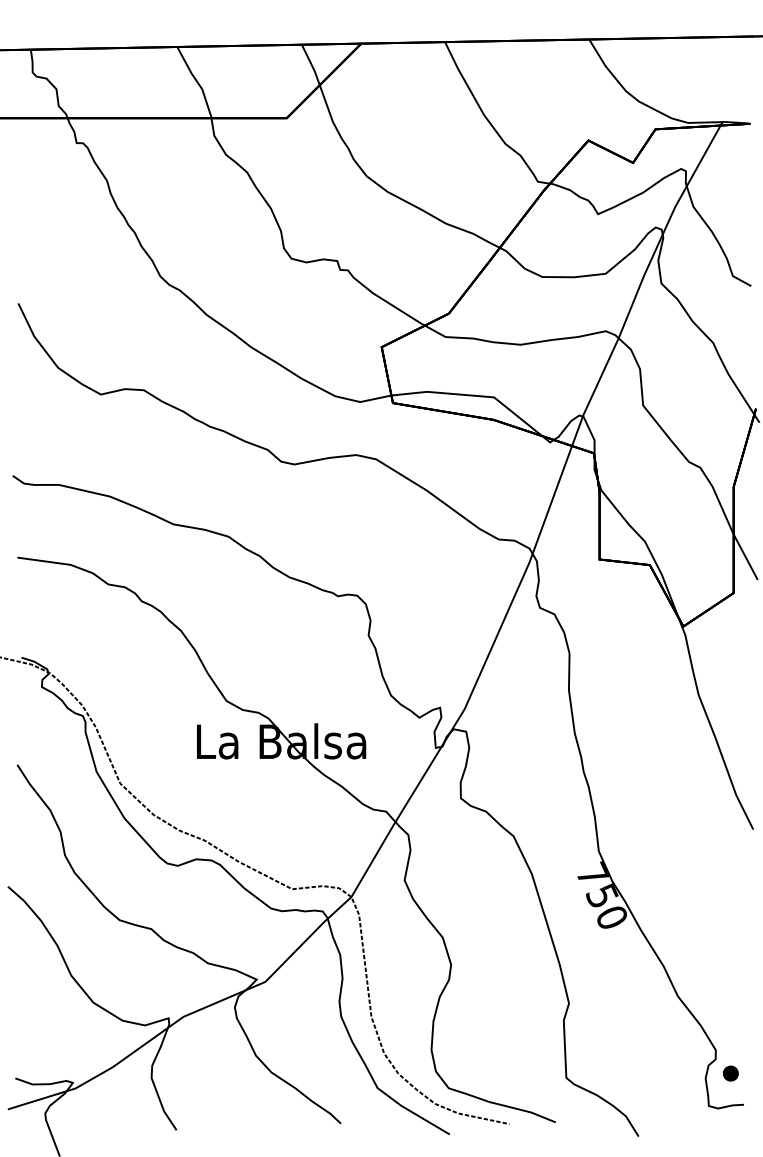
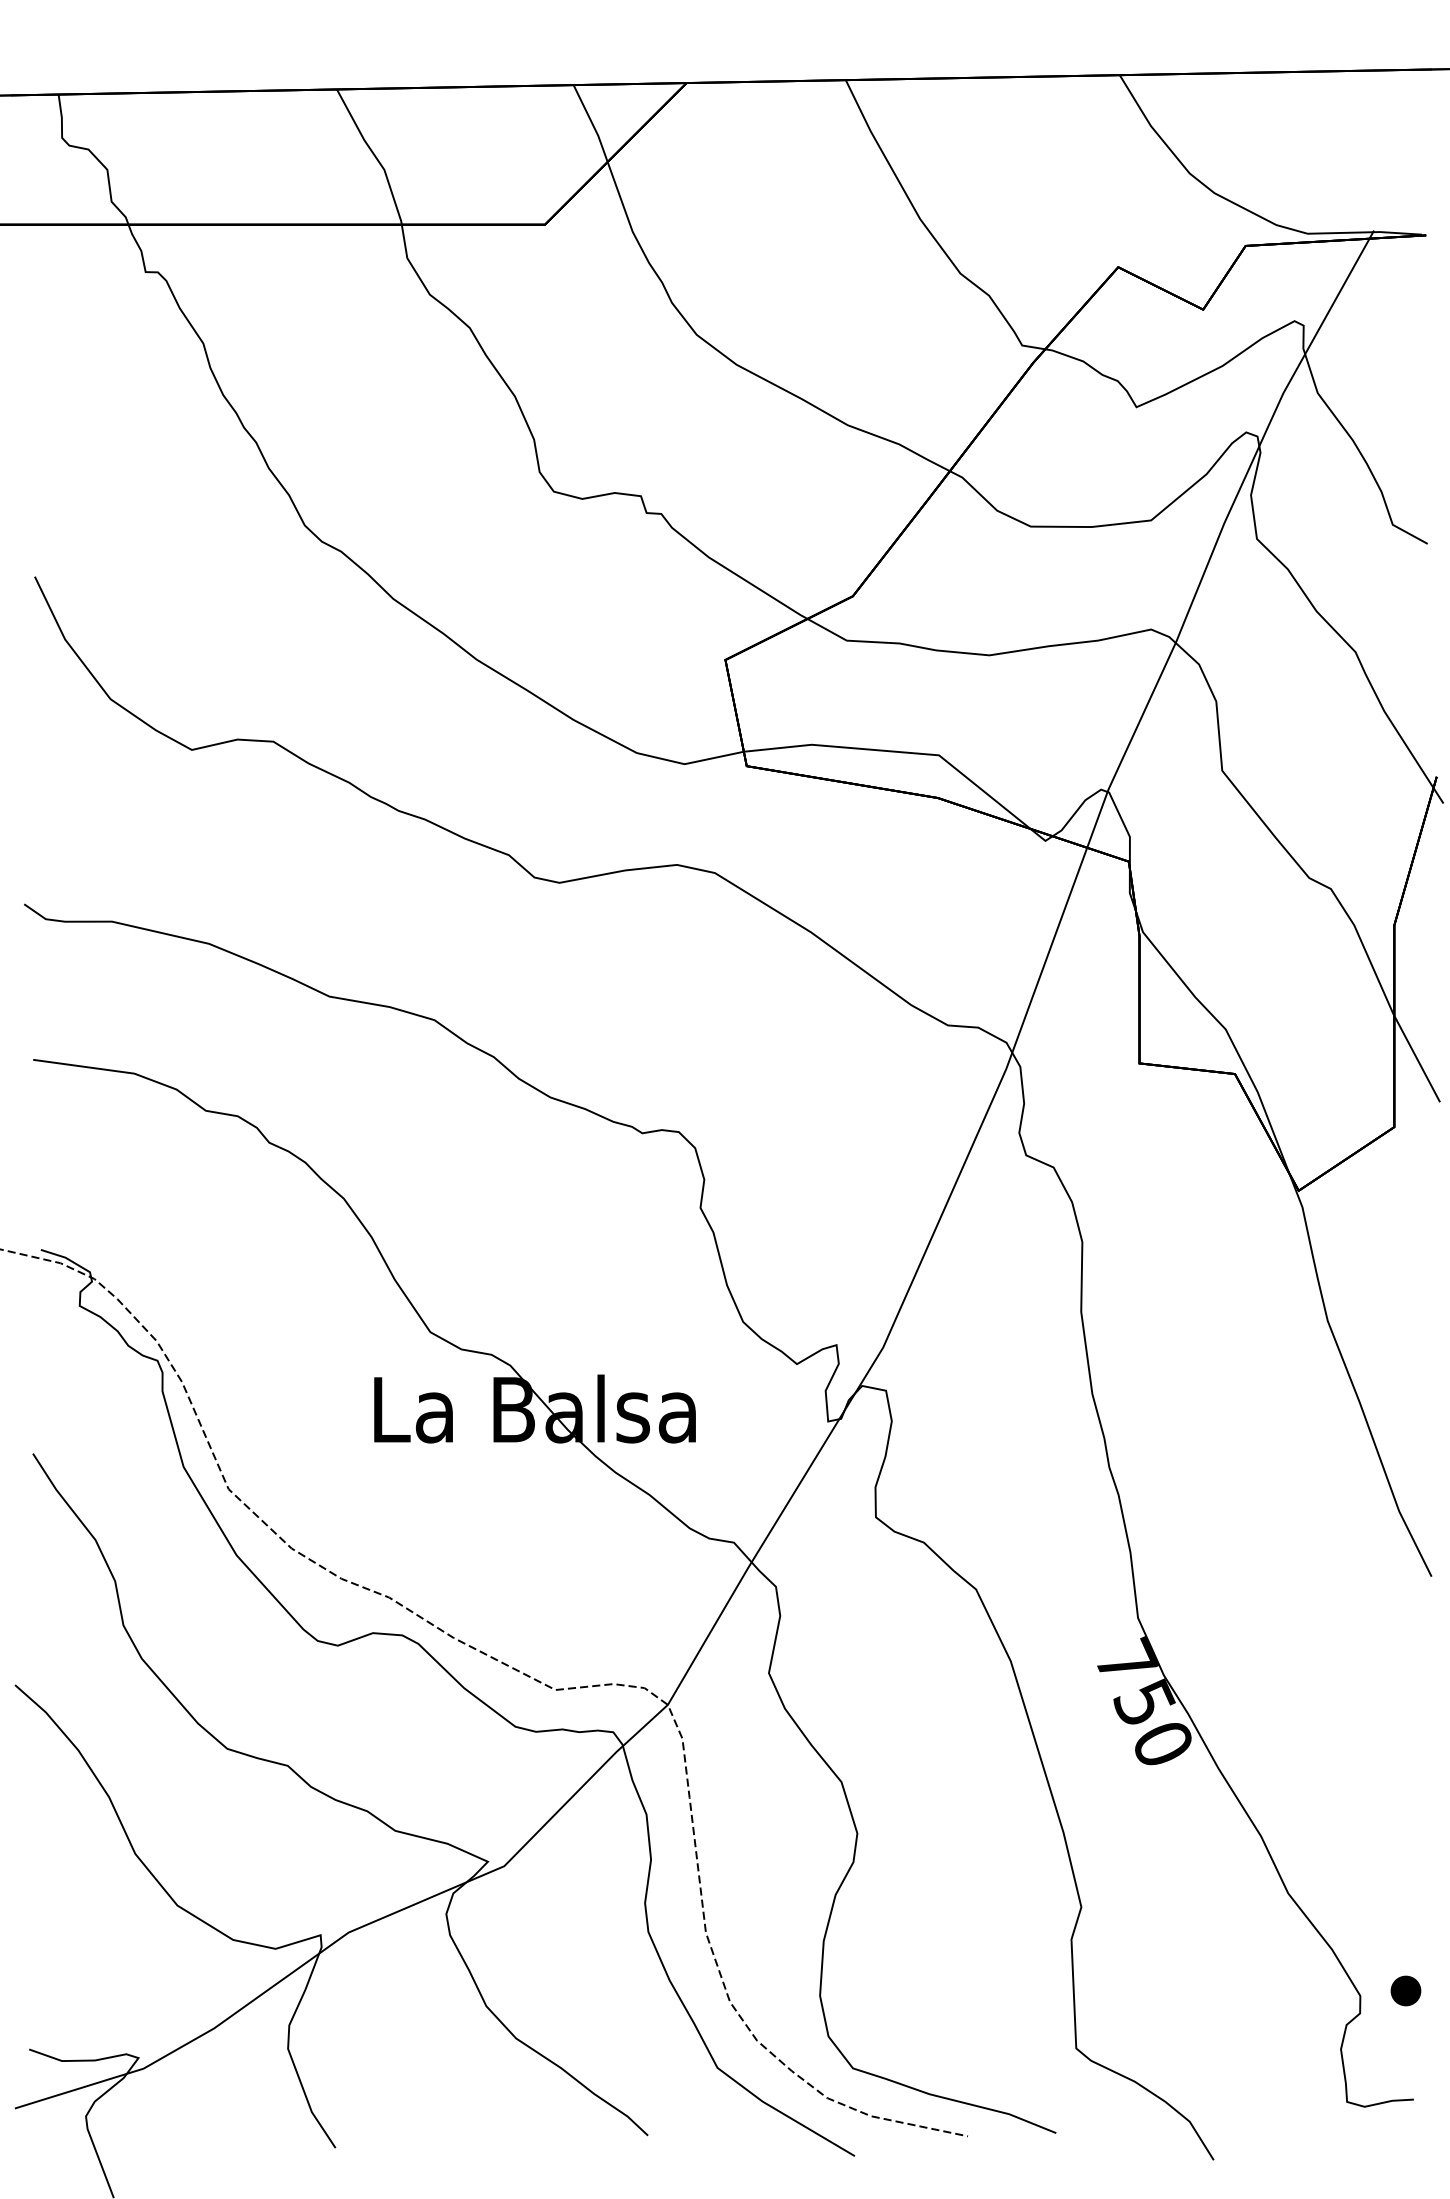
part: (730, 1073) -> (1405, 1990), moved

